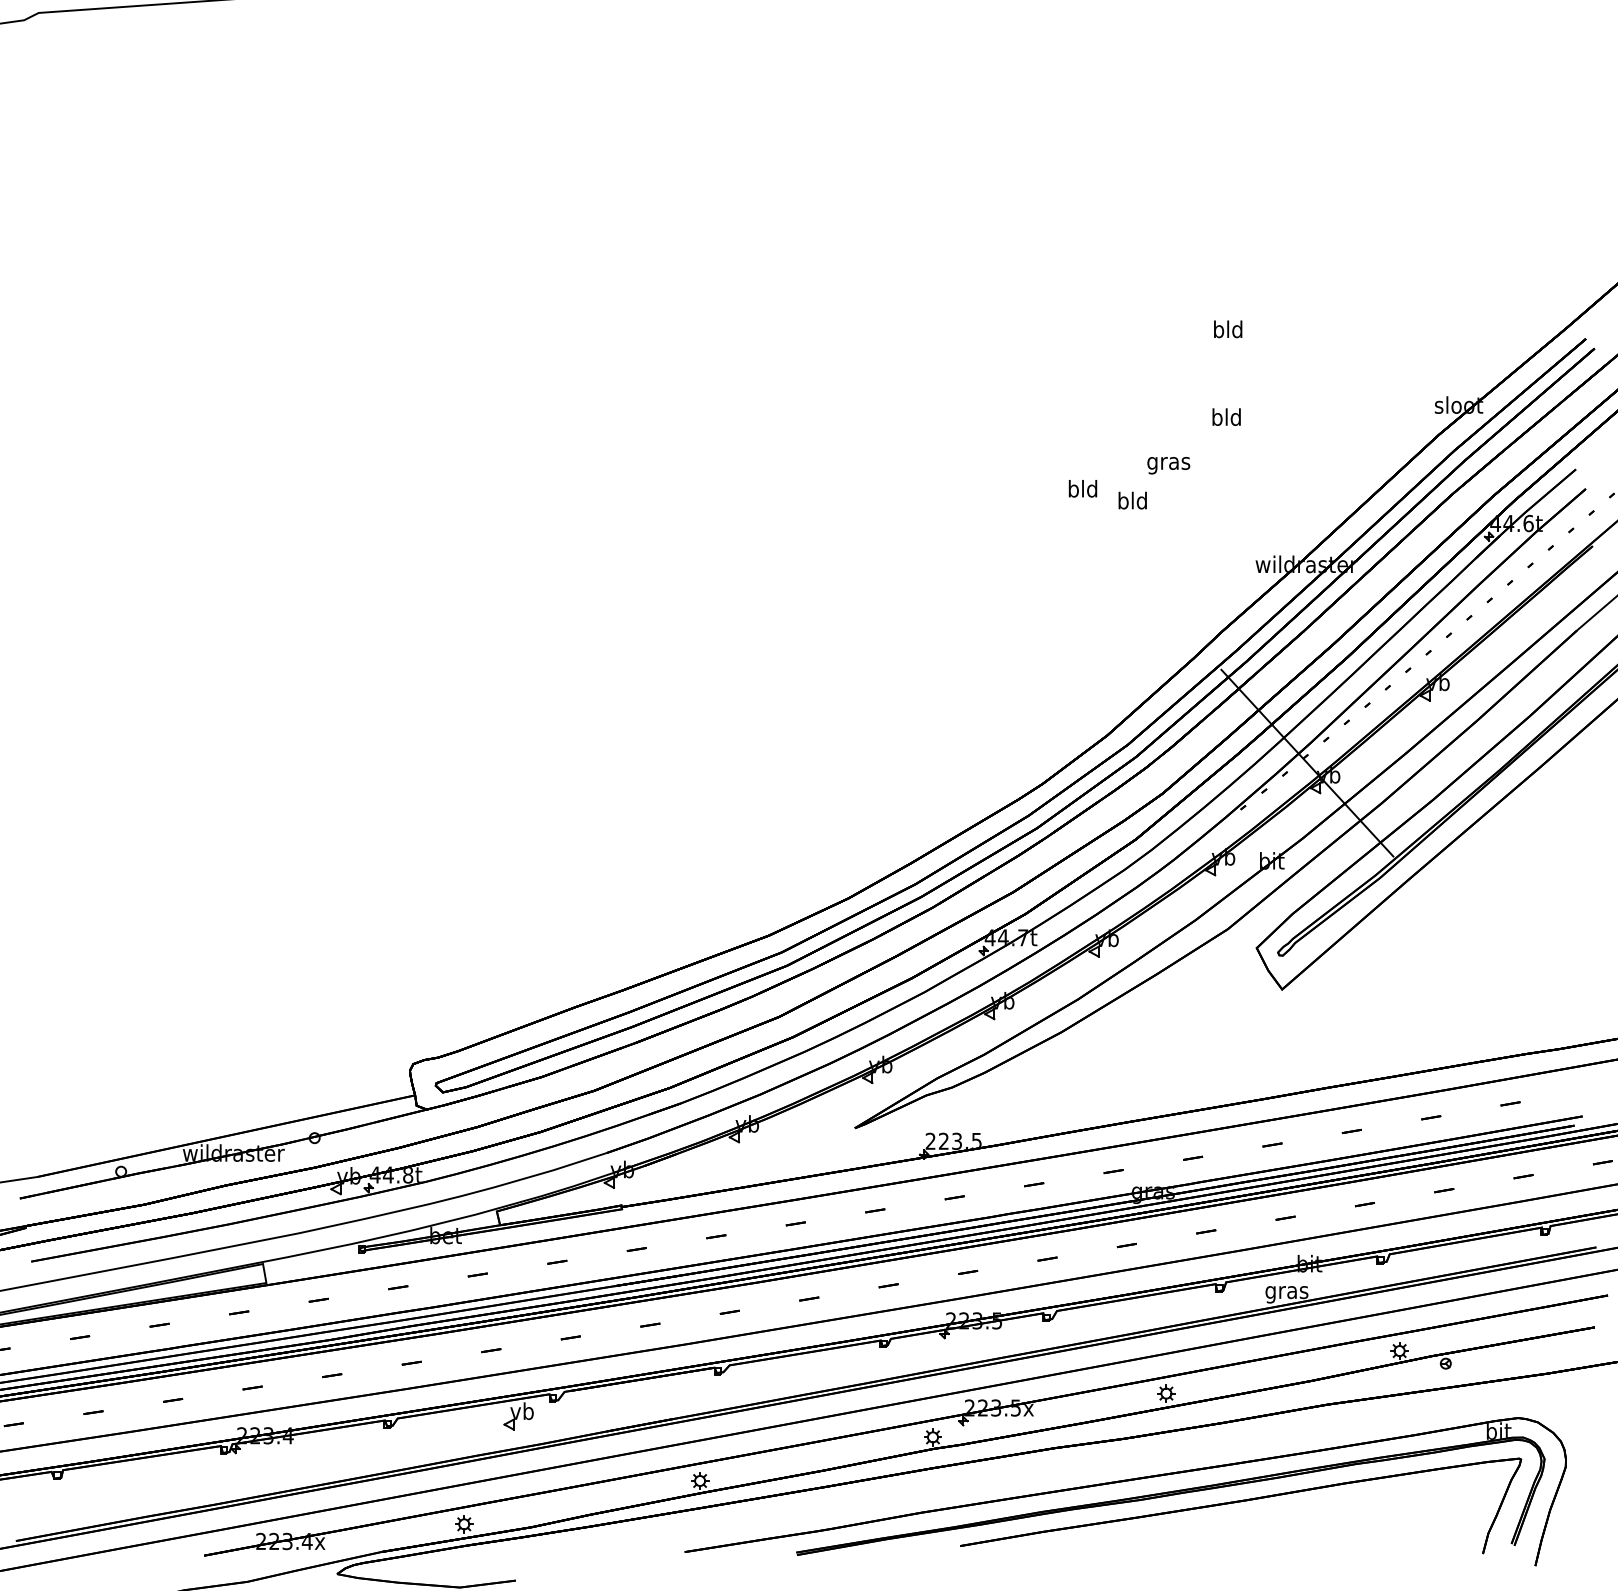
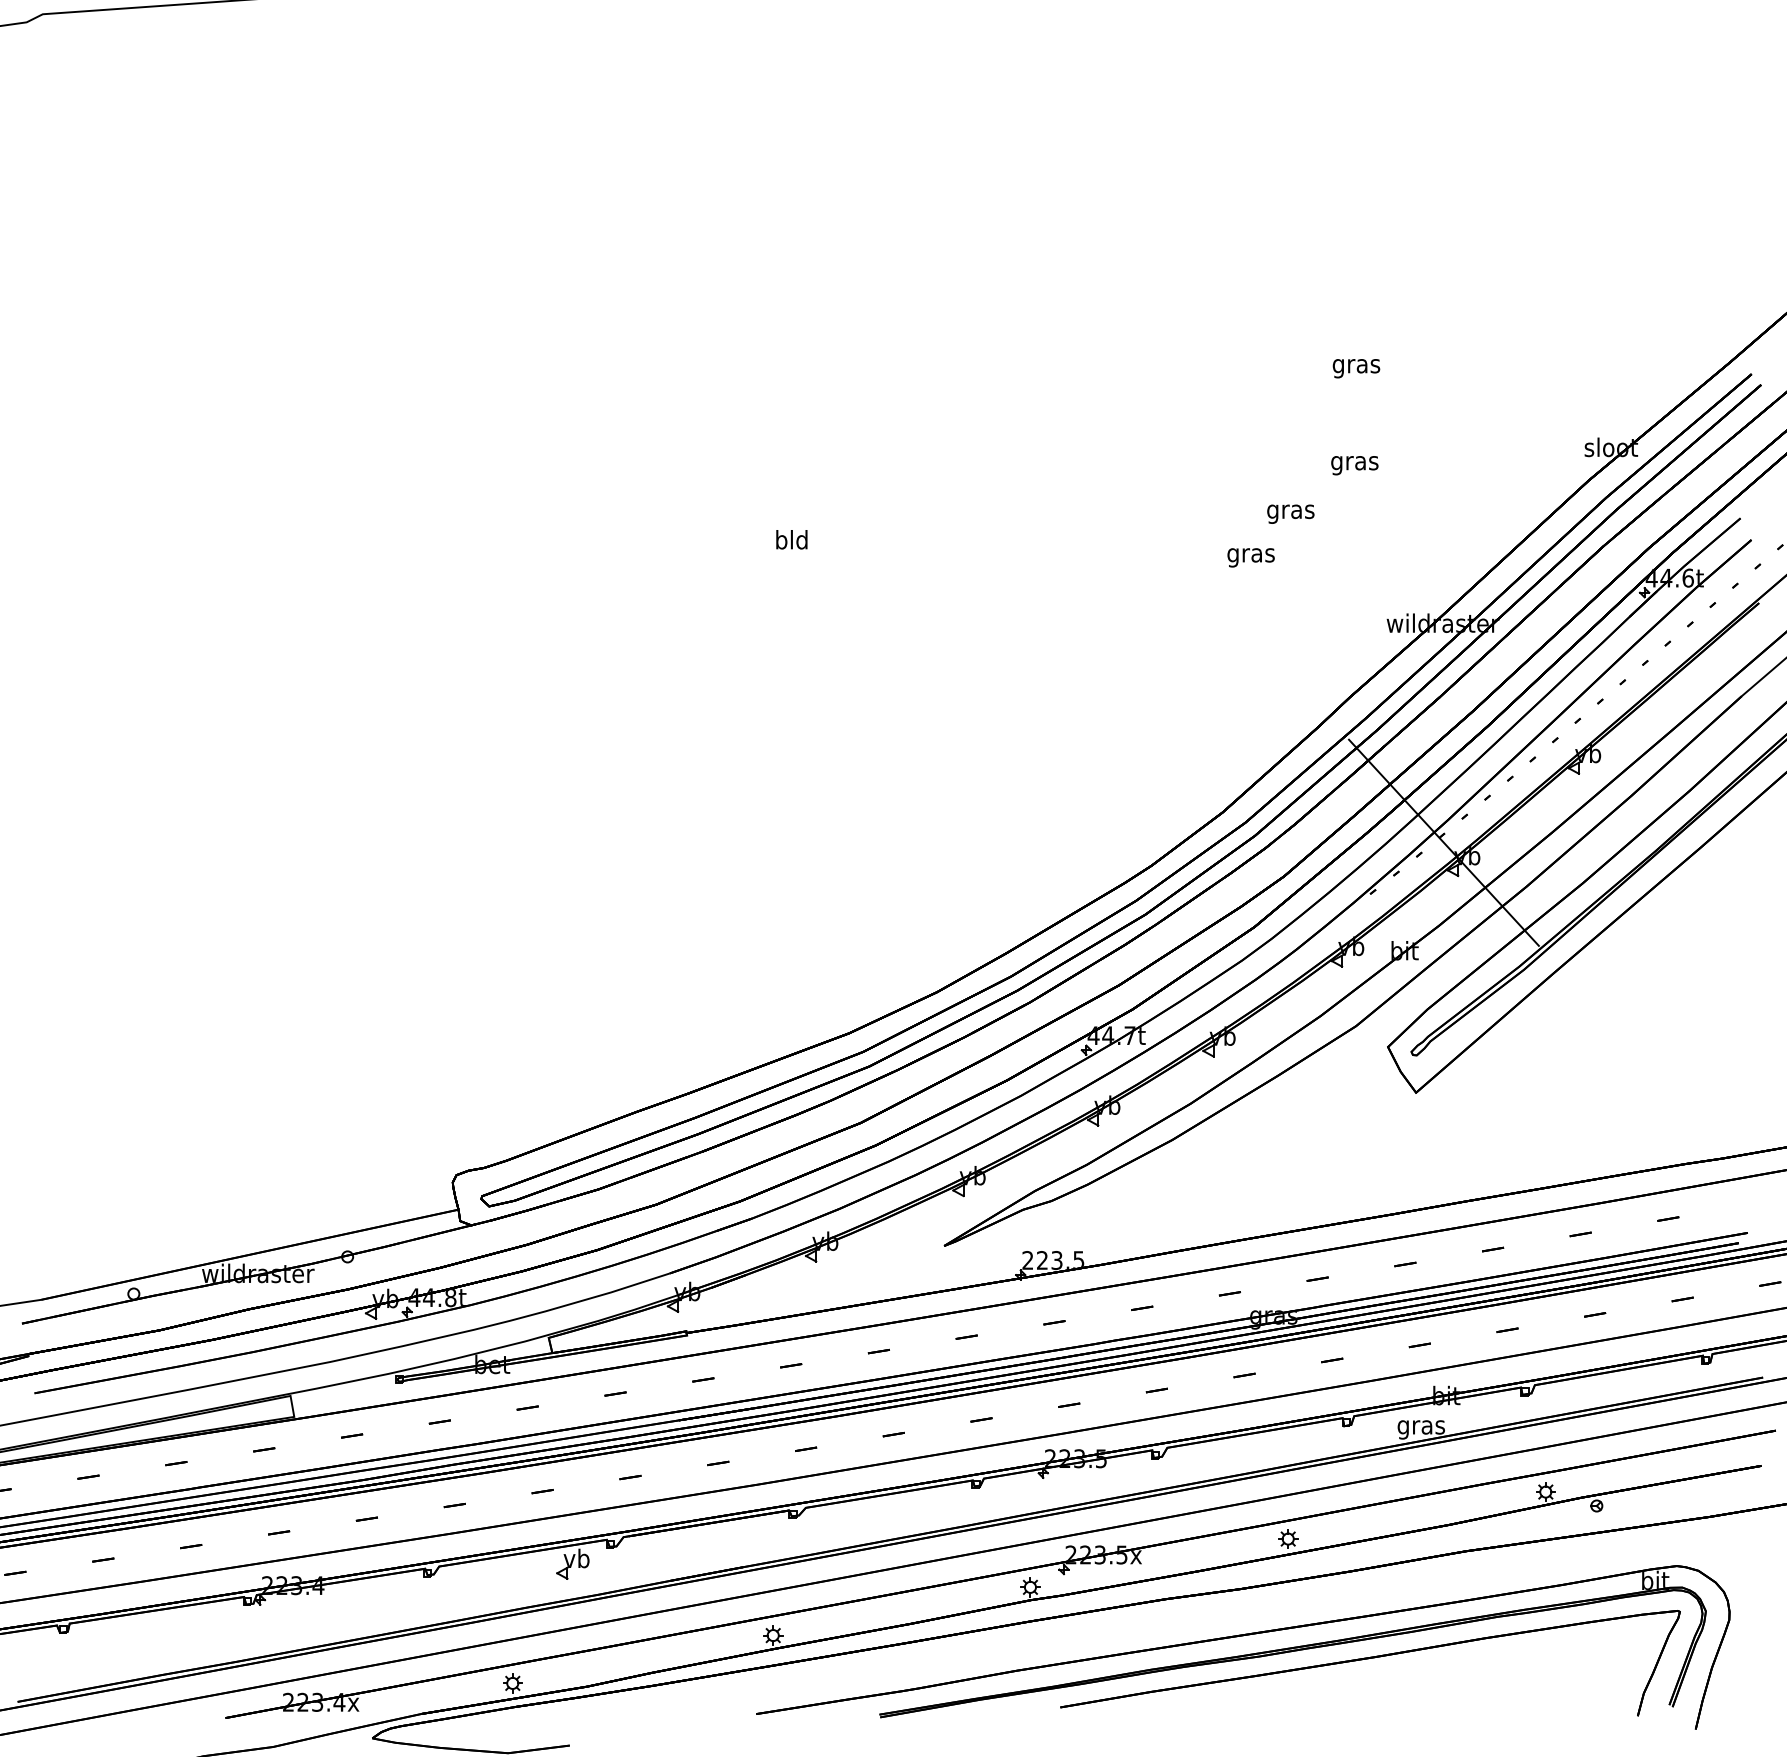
text: (1227, 331) -> (1355, 366), bld -> gras
text: (1226, 419) -> (1354, 463), bld -> gras
text: (1082, 488) -> (791, 539), moved
text: (1132, 502) -> (1250, 554), bld -> gras

